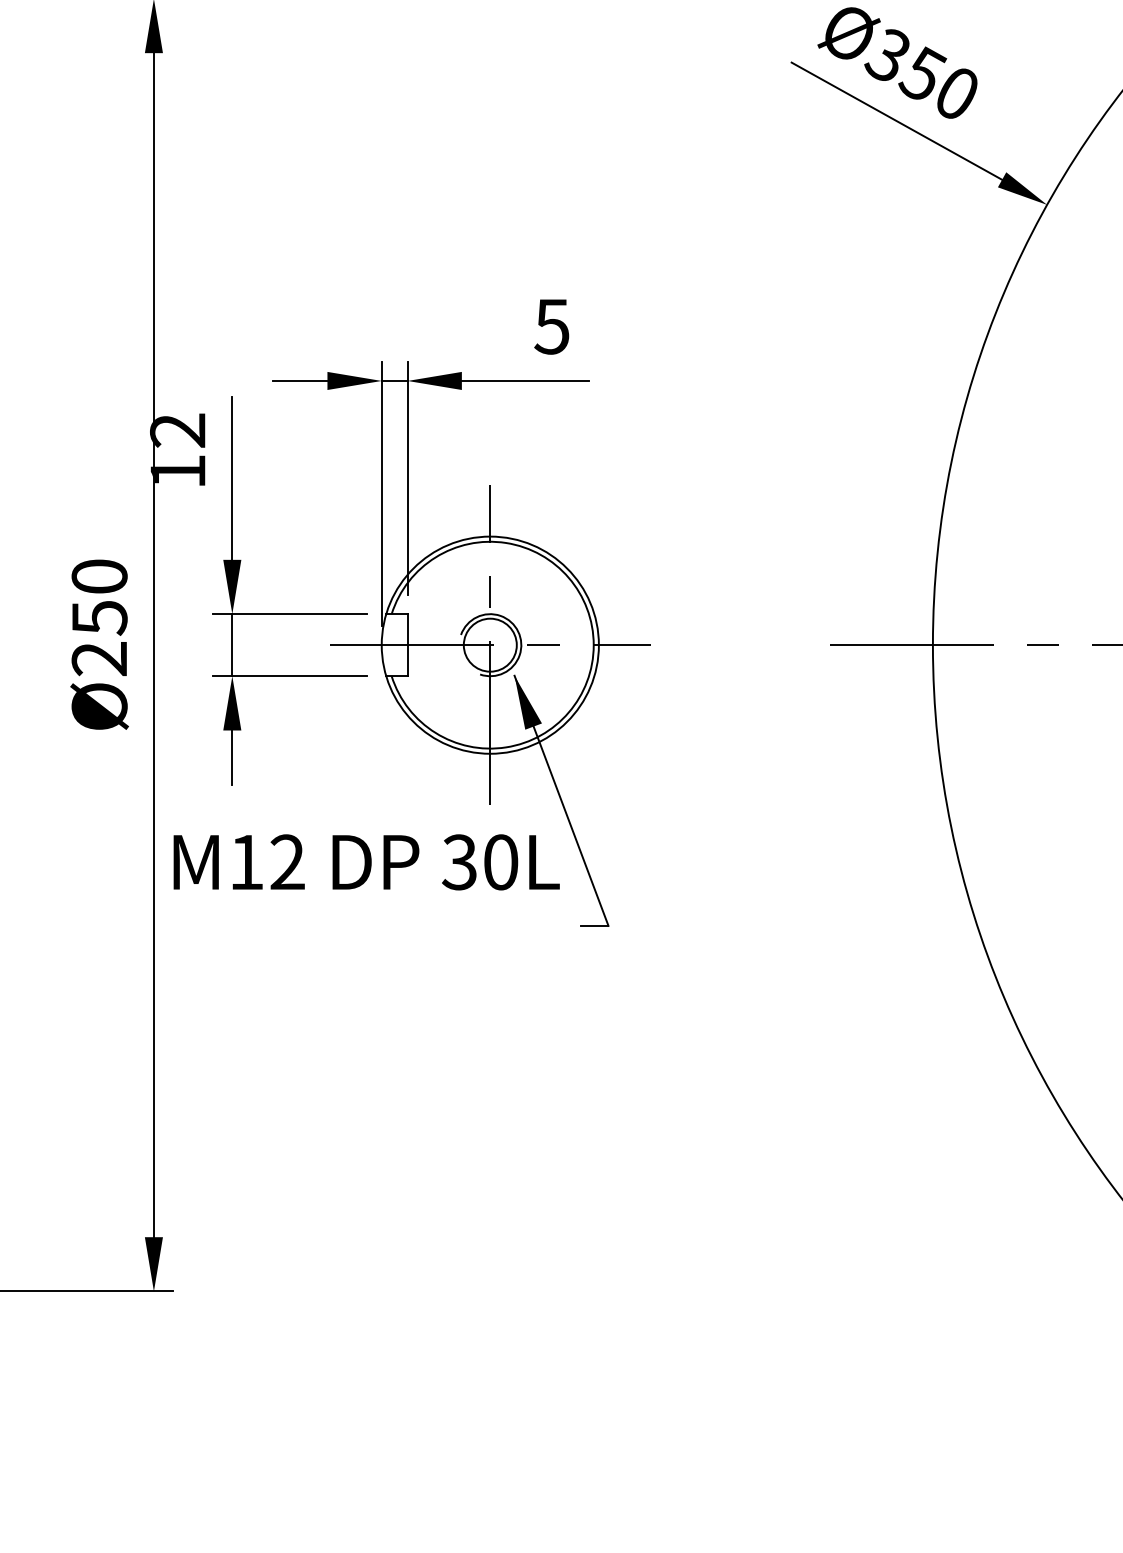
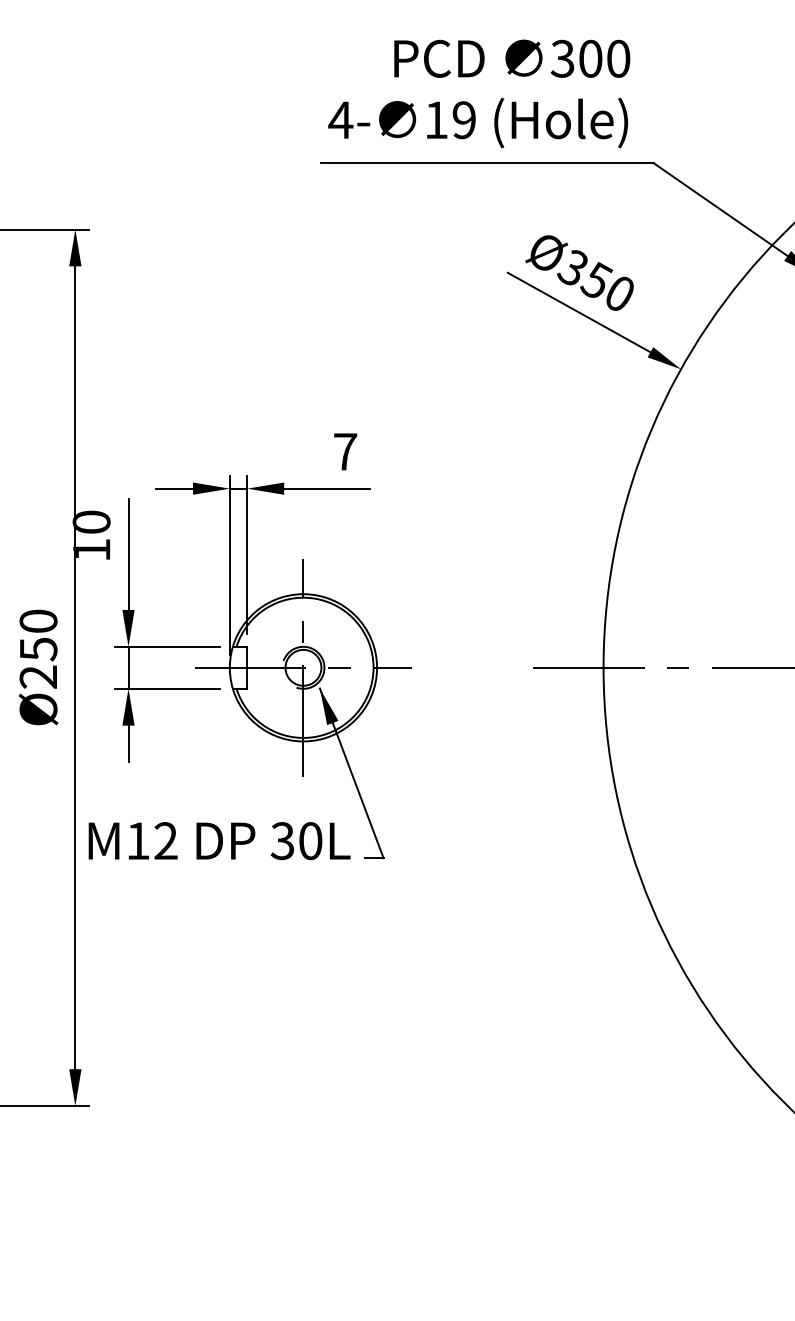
text: (552, 326) -> (345, 451), 5 -> 7
text: (177, 429) -> (91, 521), 12 -> 10
text: (366, 862) -> (219, 841), moved

